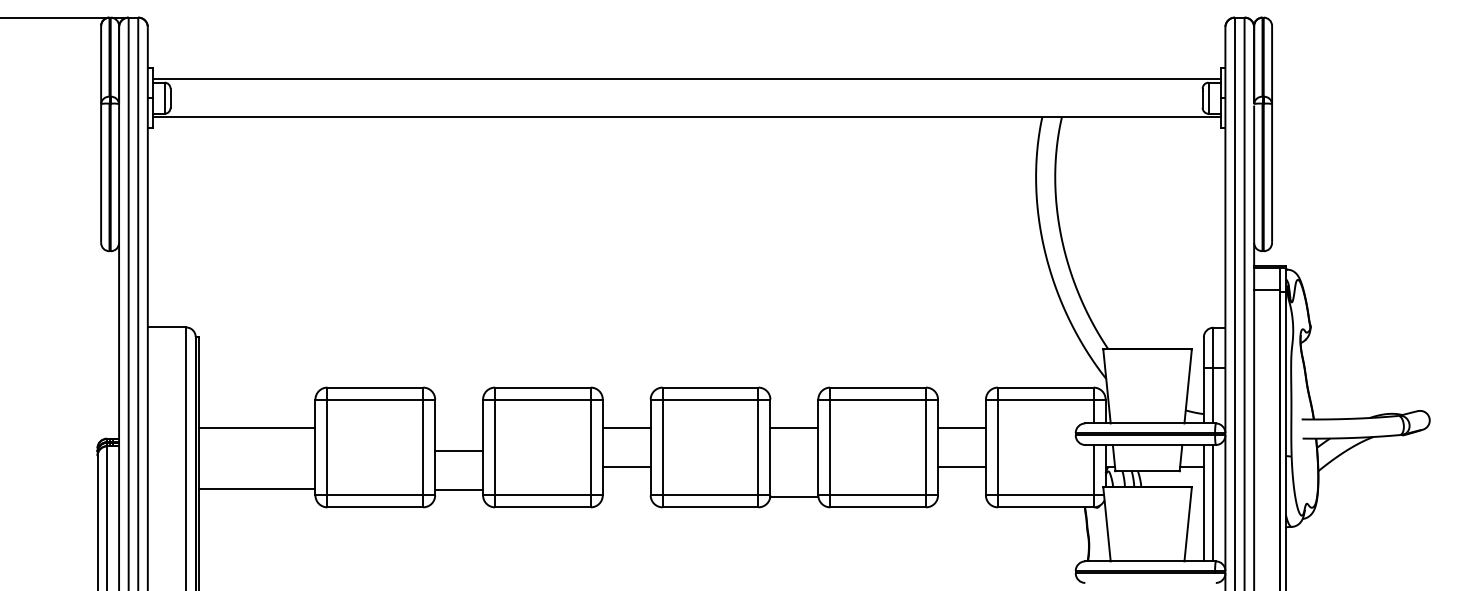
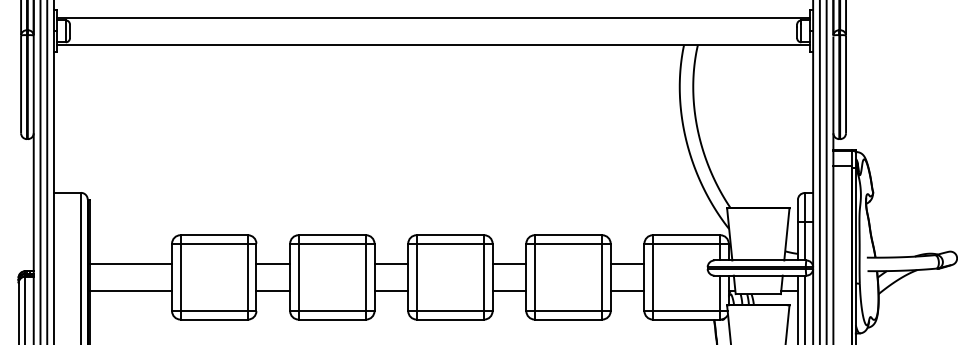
line: (459, 451) -> (273, 264), moved
line: (257, 488) -> (131, 290), moved
line: (459, 489) -> (273, 290), moved
line: (794, 496) -> (509, 290), moved

